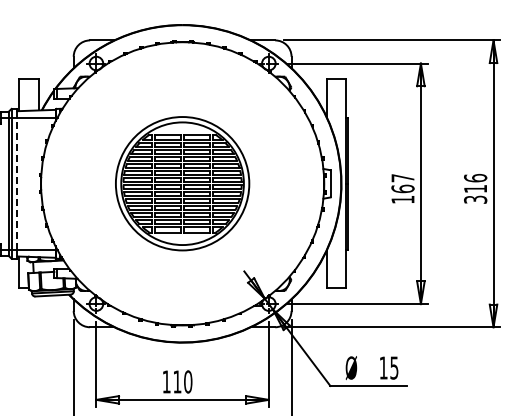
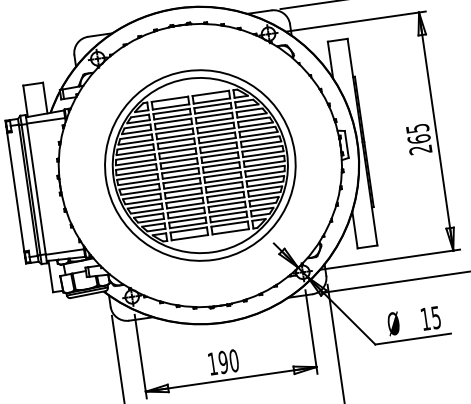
line: (16, 183) -> (35, 188), dashed -> solid
part: (182, 183) -> (200, 165), size x1.43
text: (402, 188) -> (418, 138), 167 -> 265
text: (177, 381) -> (223, 361), 110 -> 190

